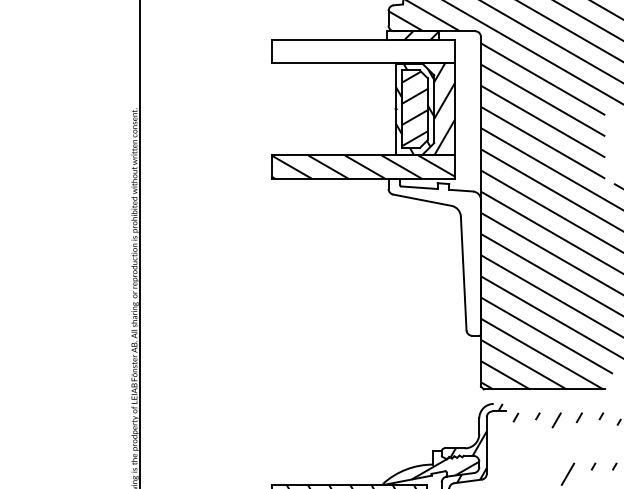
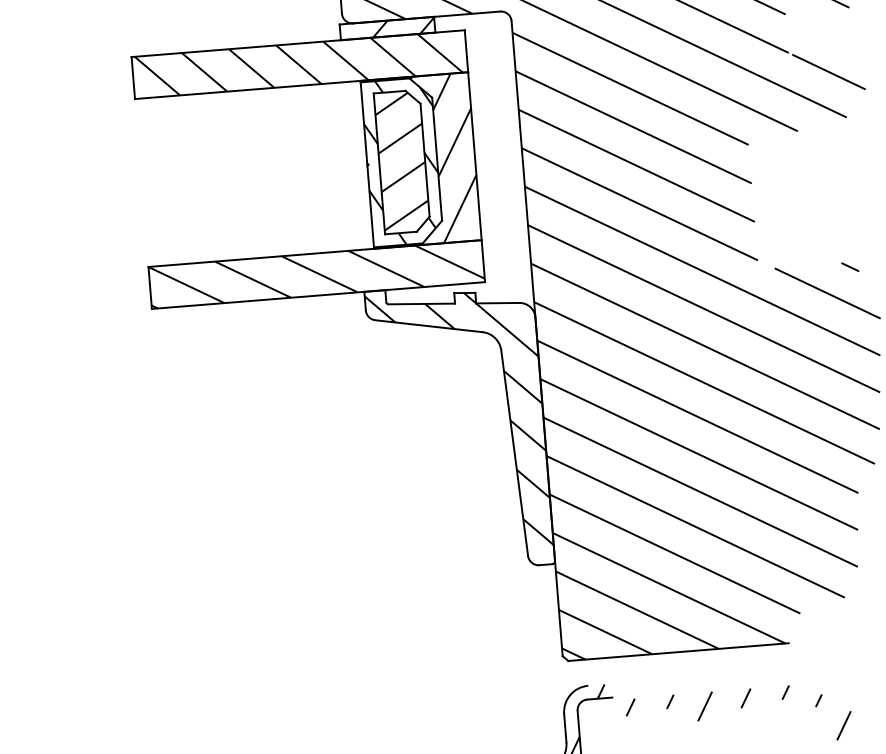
hatch: (364, 51) -> (302, 64), added
hatch: (434, 253) -> (458, 421), added

